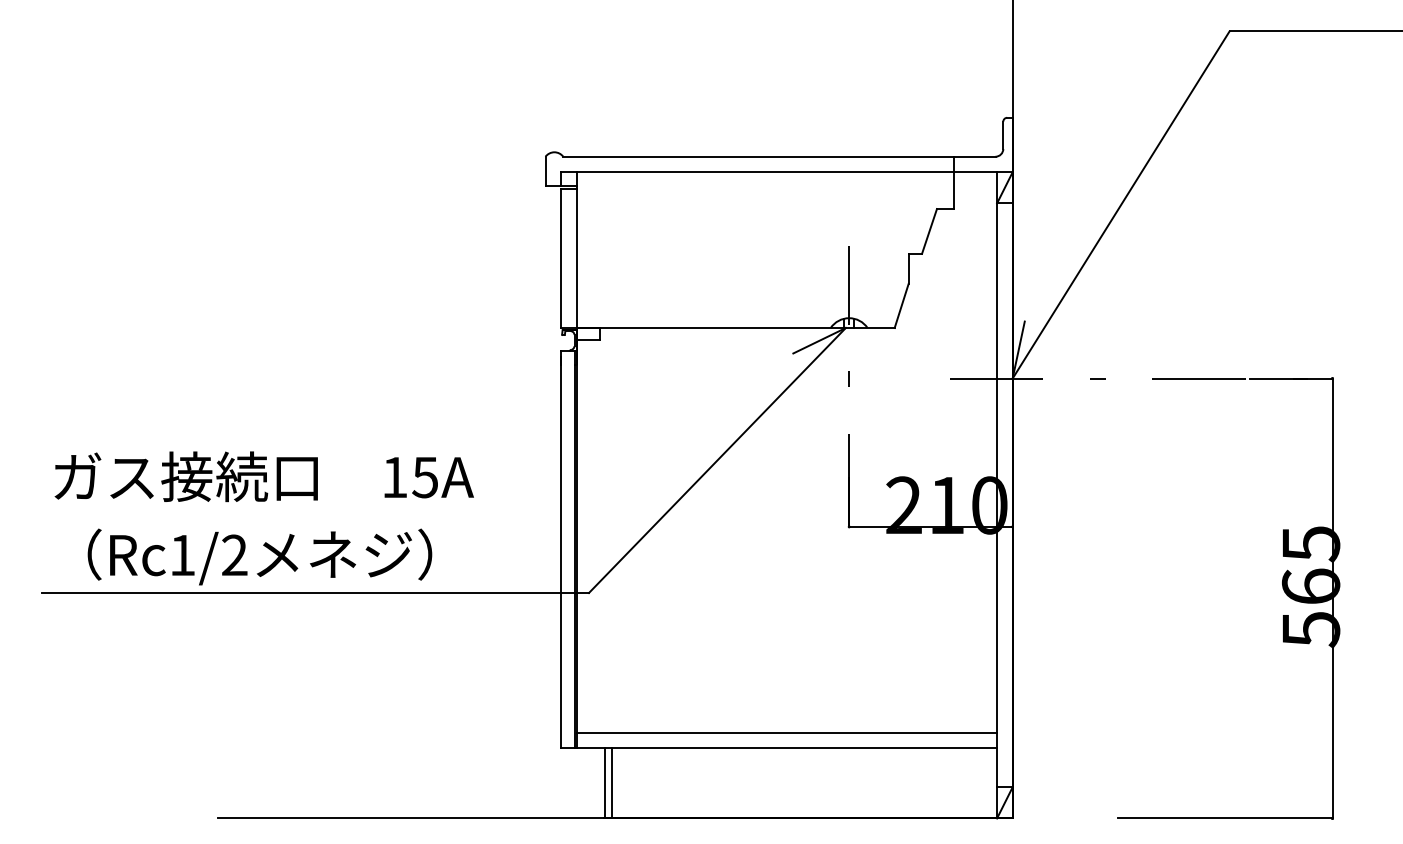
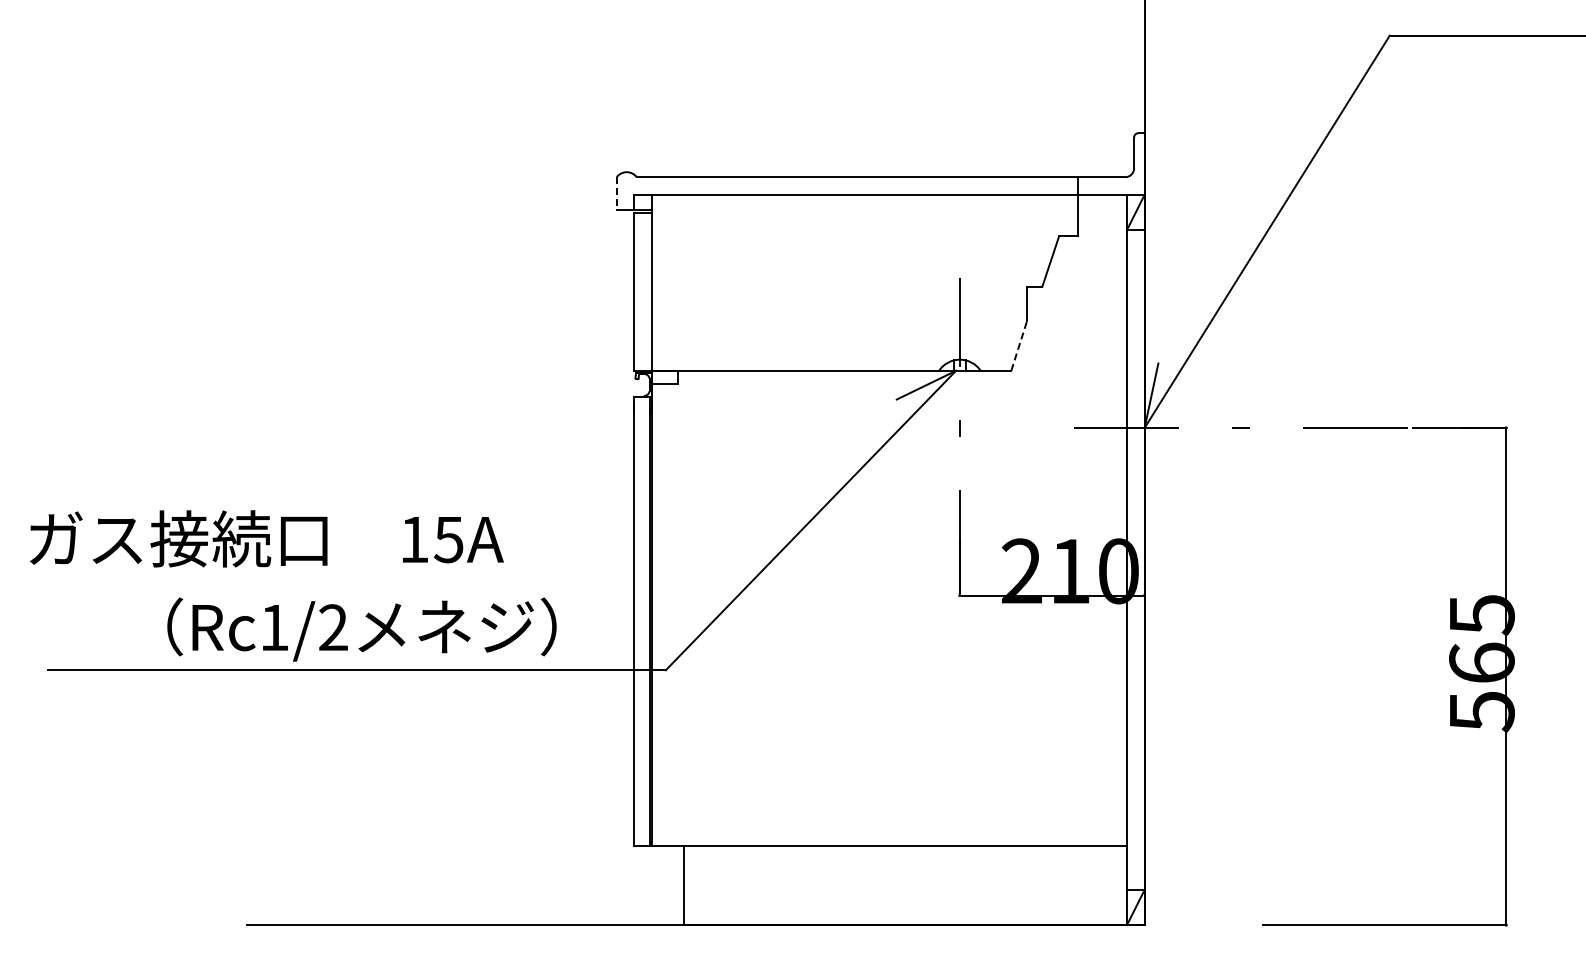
line: (545, 171) -> (616, 193), solid -> dashed
line: (901, 305) -> (1019, 345), solid -> dashed
text: (263, 476) -> (266, 538), moved
text: (259, 556) -> (361, 629), moved
line: (786, 733) -> (889, 828), removed
line: (611, 783) -> (691, 885), removed

